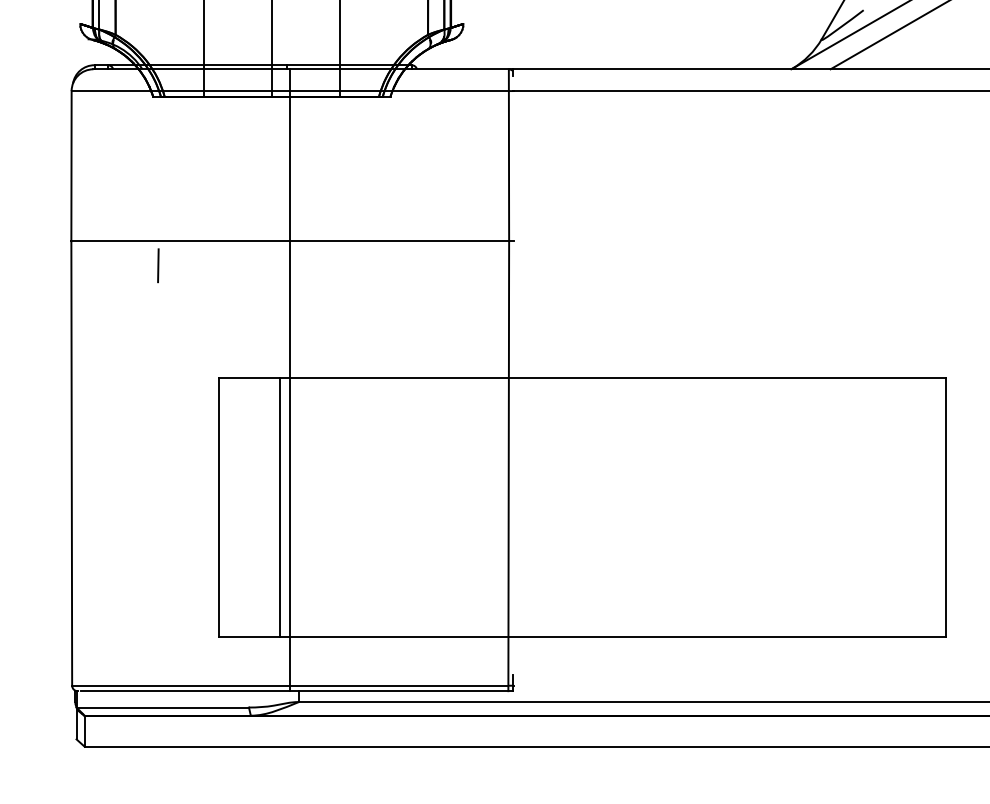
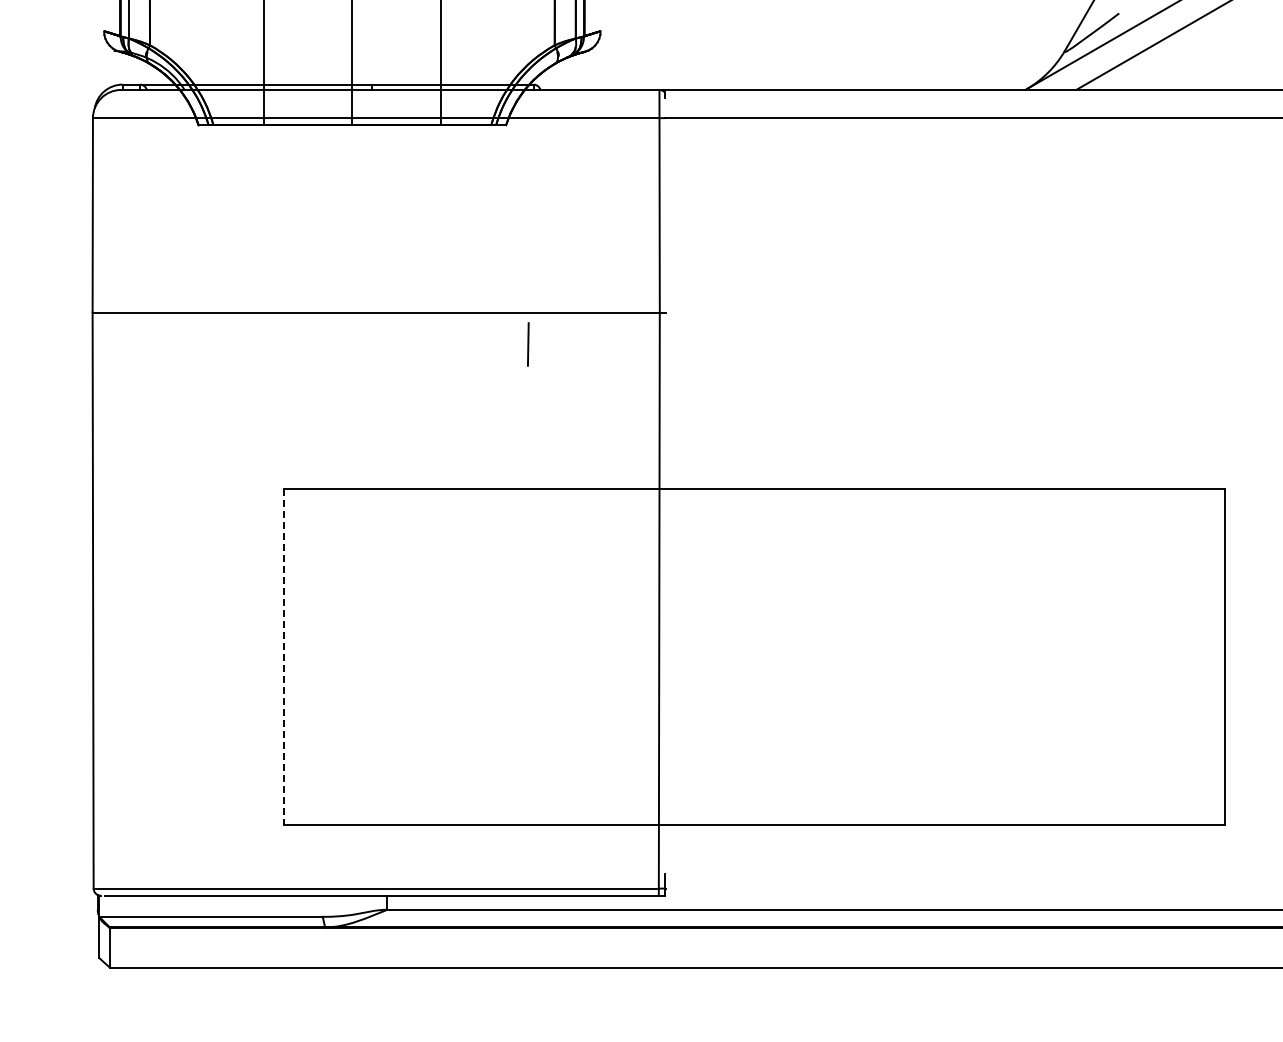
line: (158, 265) -> (528, 344), moved
line: (289, 380) -> (375, 492), removed
line: (280, 506) -> (363, 656), removed
line: (219, 507) -> (284, 657), solid -> dashed

